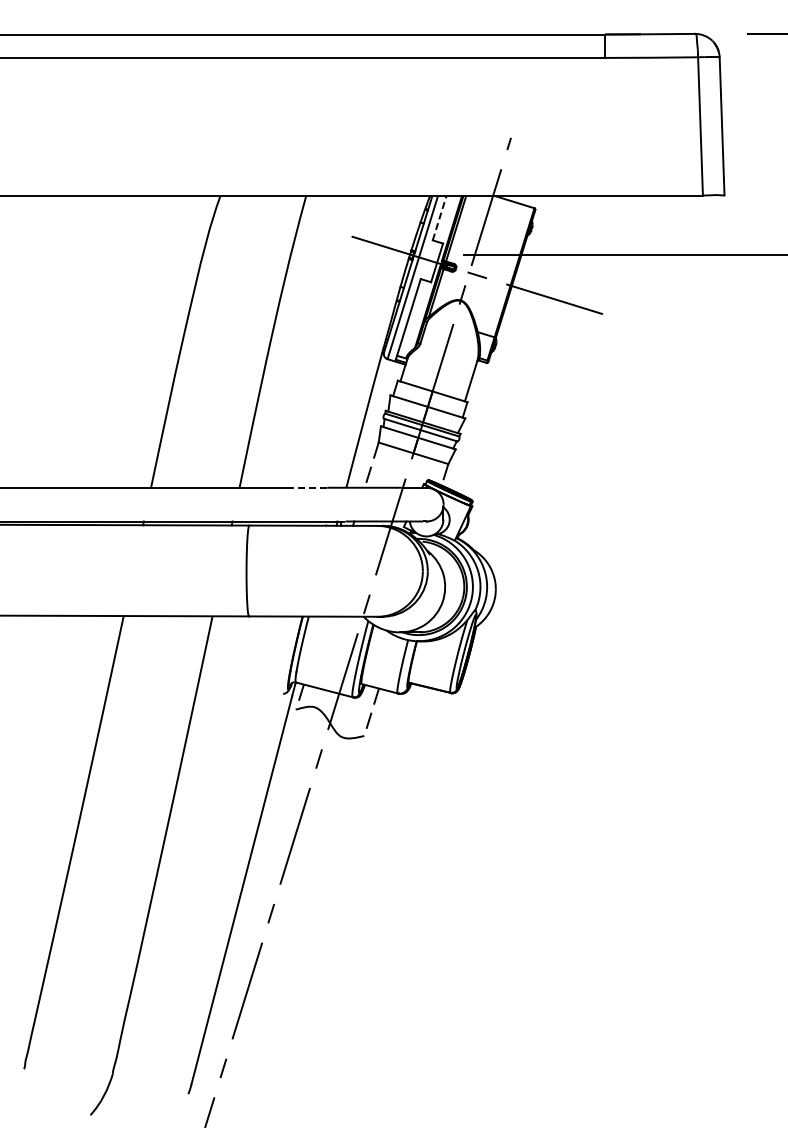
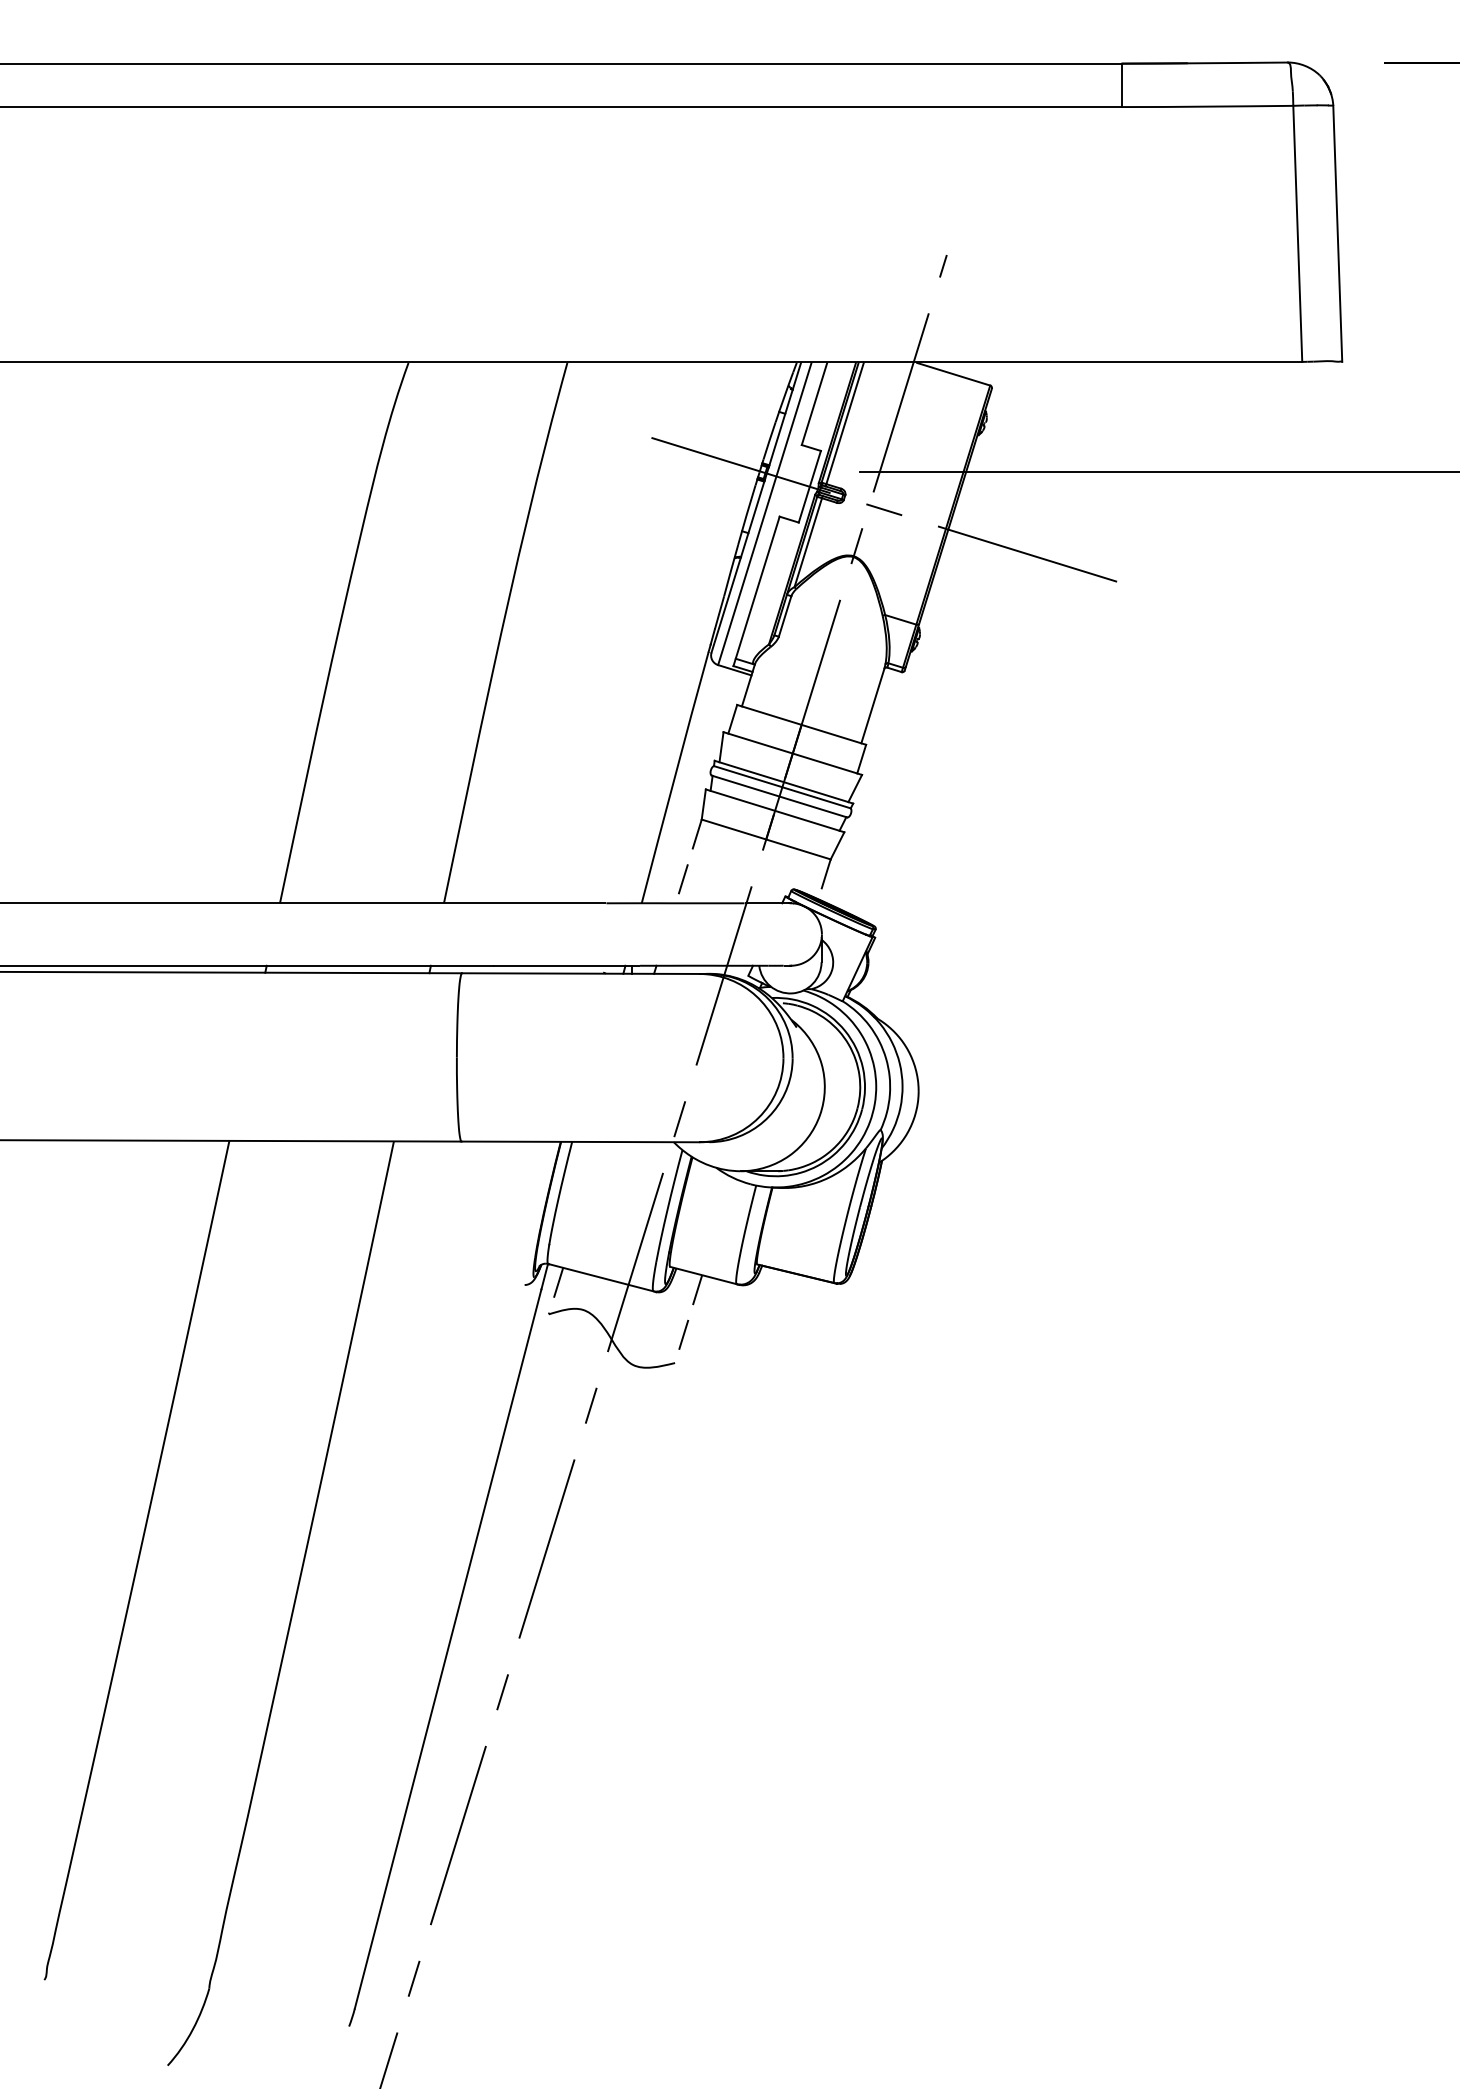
line: (439, 217) -> (814, 402), dashed -> solid
line: (307, 487) -> (569, 902), dashed -> solid

